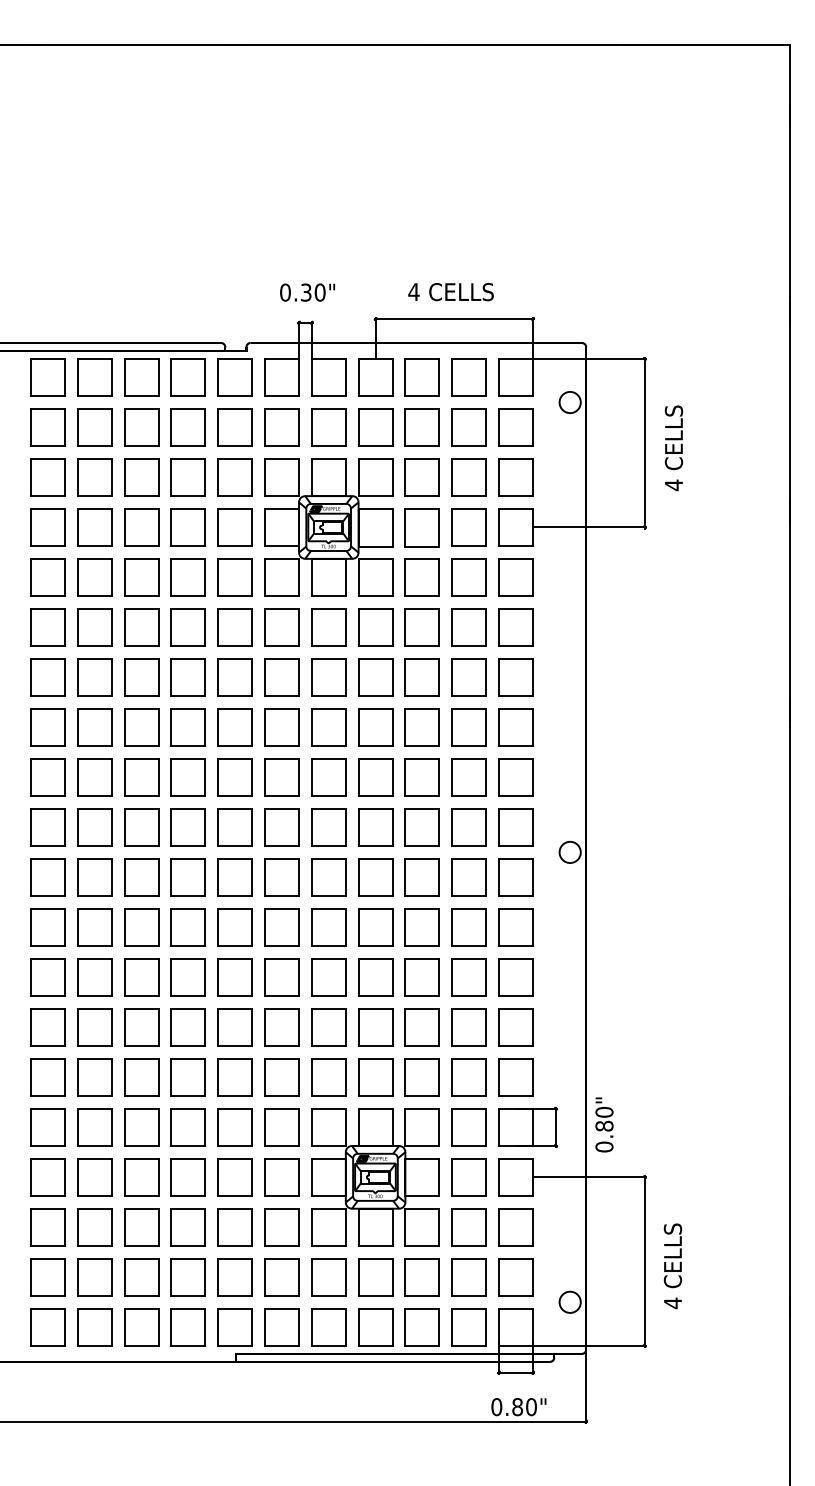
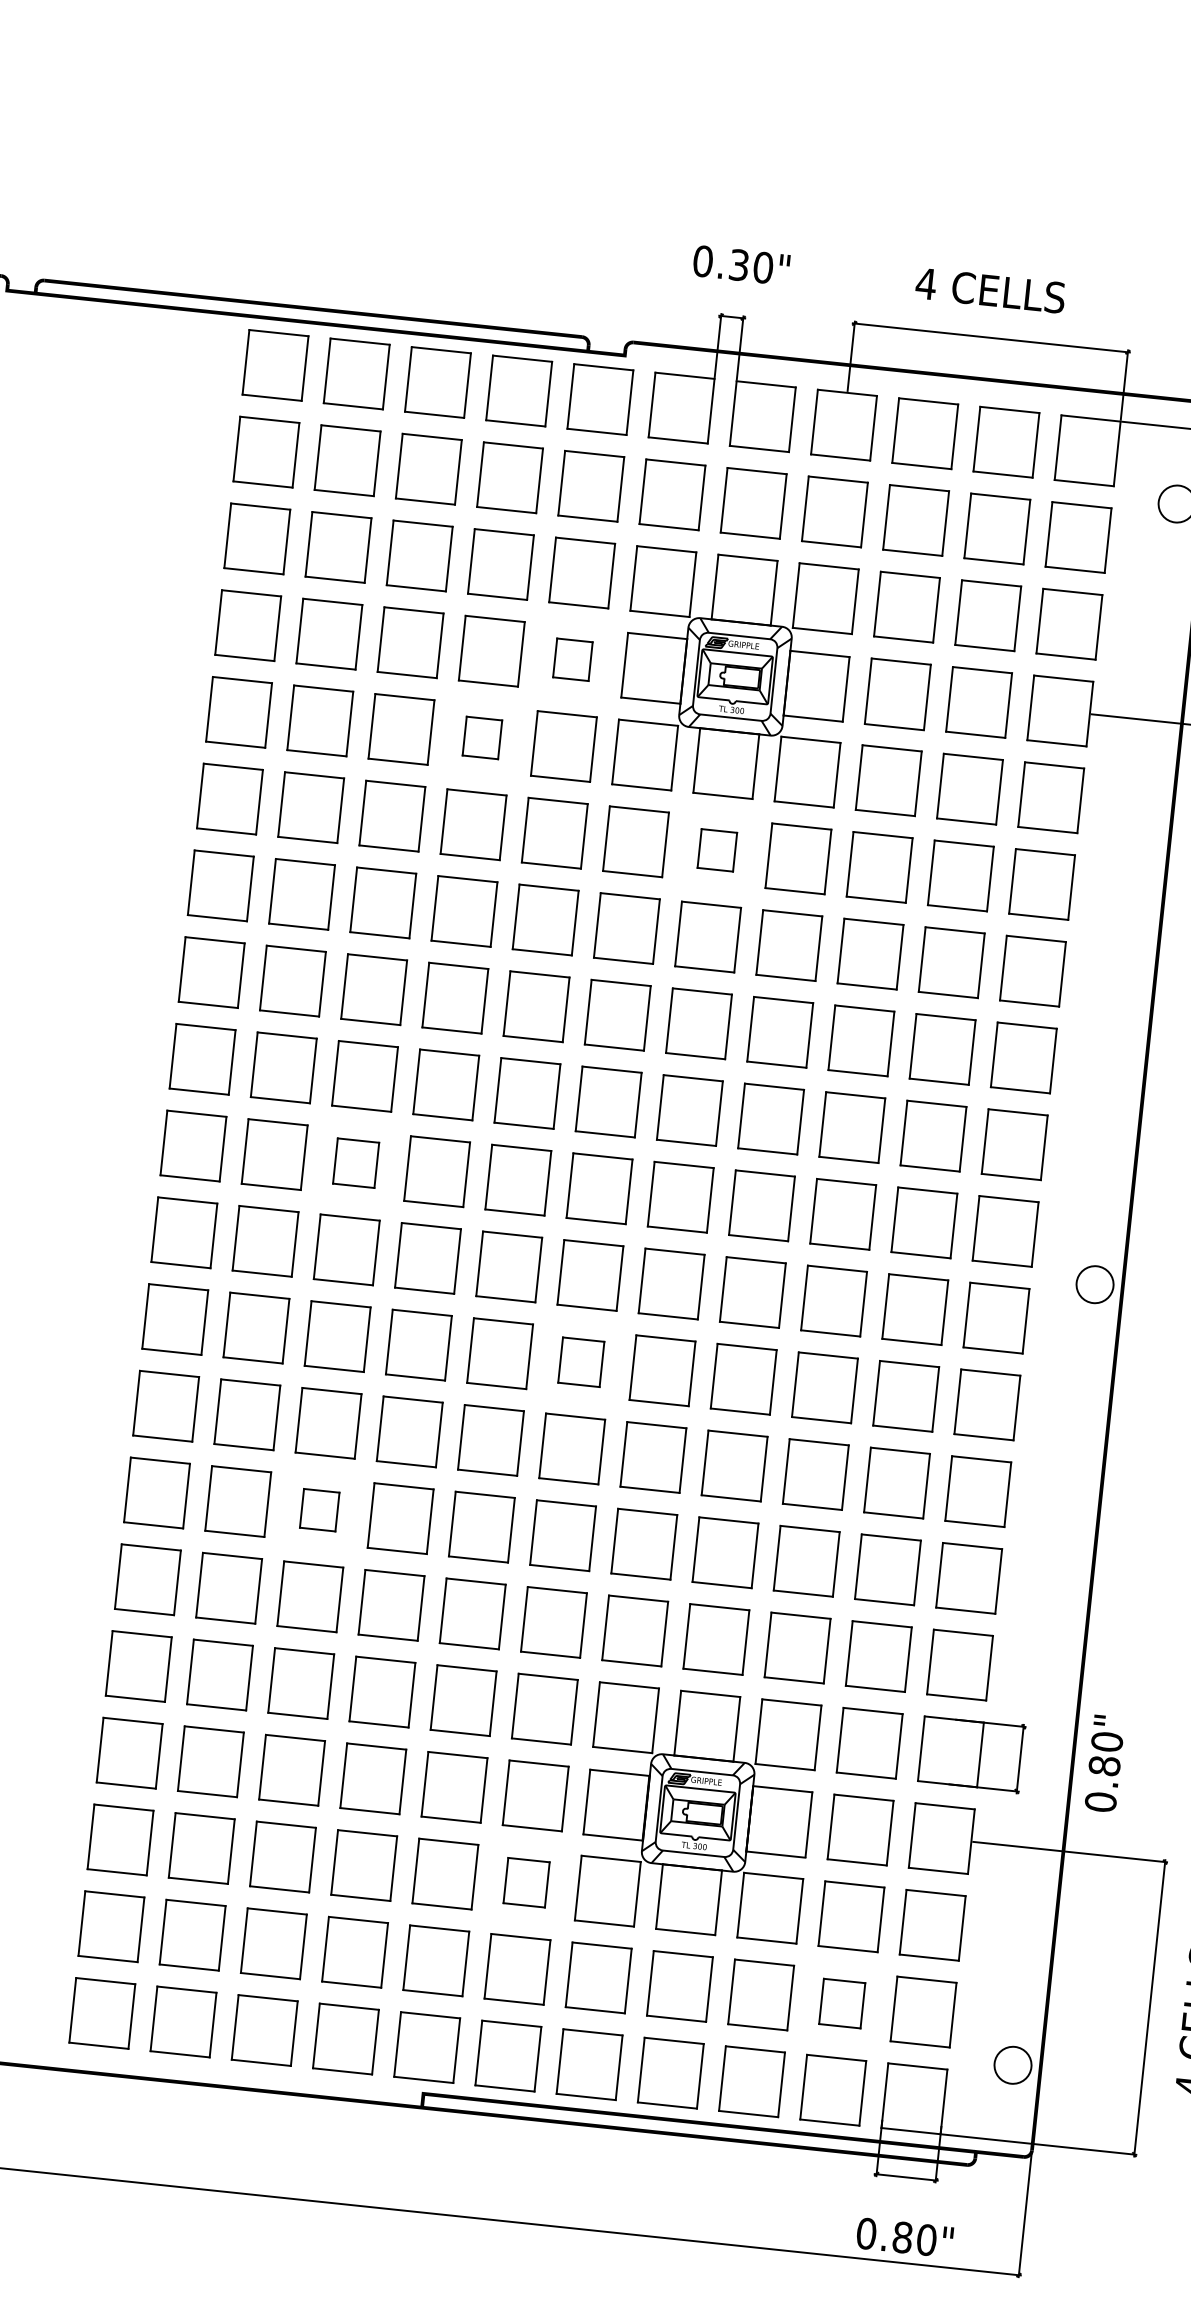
part: (234, 527) -> (571, 659), size x0.6
part: (187, 577) -> (481, 737), size x0.6
part: (328, 627) -> (716, 850), size x0.6
part: (141, 827) -> (355, 1163), size x0.7
part: (281, 927) -> (580, 1362), size x0.7
part: (141, 1027) -> (319, 1510), size x0.6
part: (281, 1227) -> (525, 1882), size x0.7
part: (468, 1277) -> (841, 2003), size x0.7

